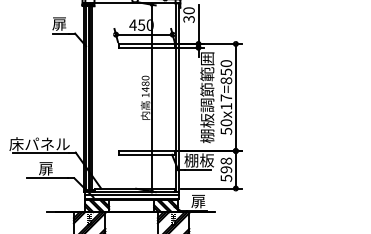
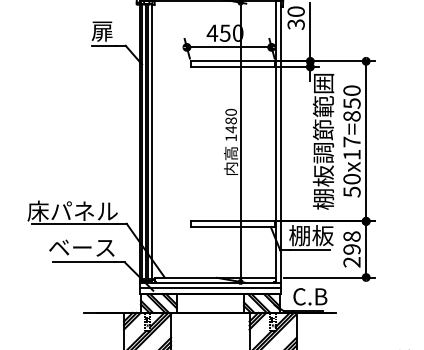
text: (45, 168) -> (81, 247), 扉 -> ベース
text: (226, 177) -> (352, 261), 598 -> 298
text: (198, 201) -> (310, 296), 扉 -> C.B

